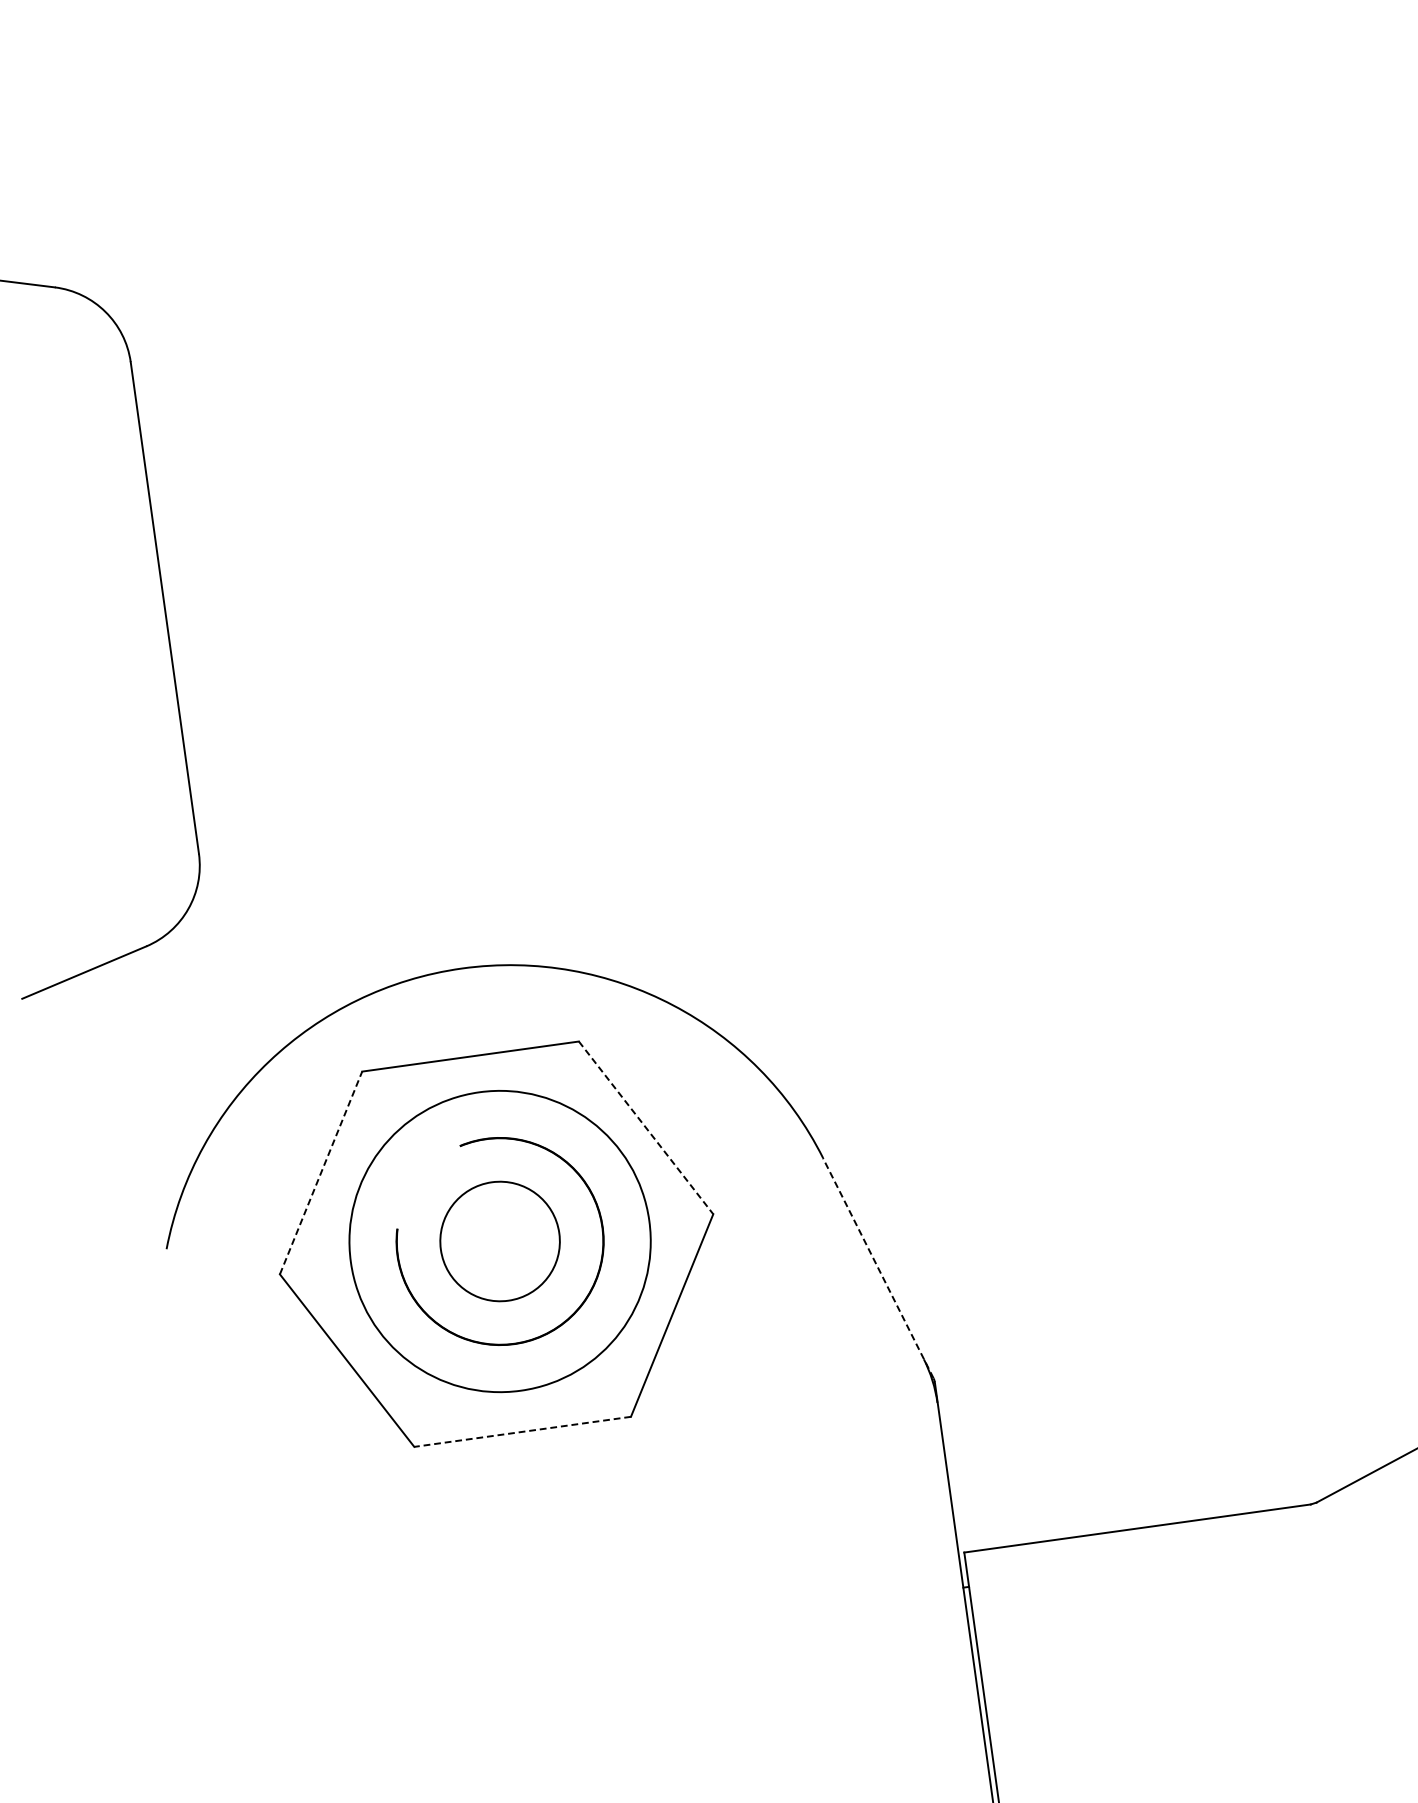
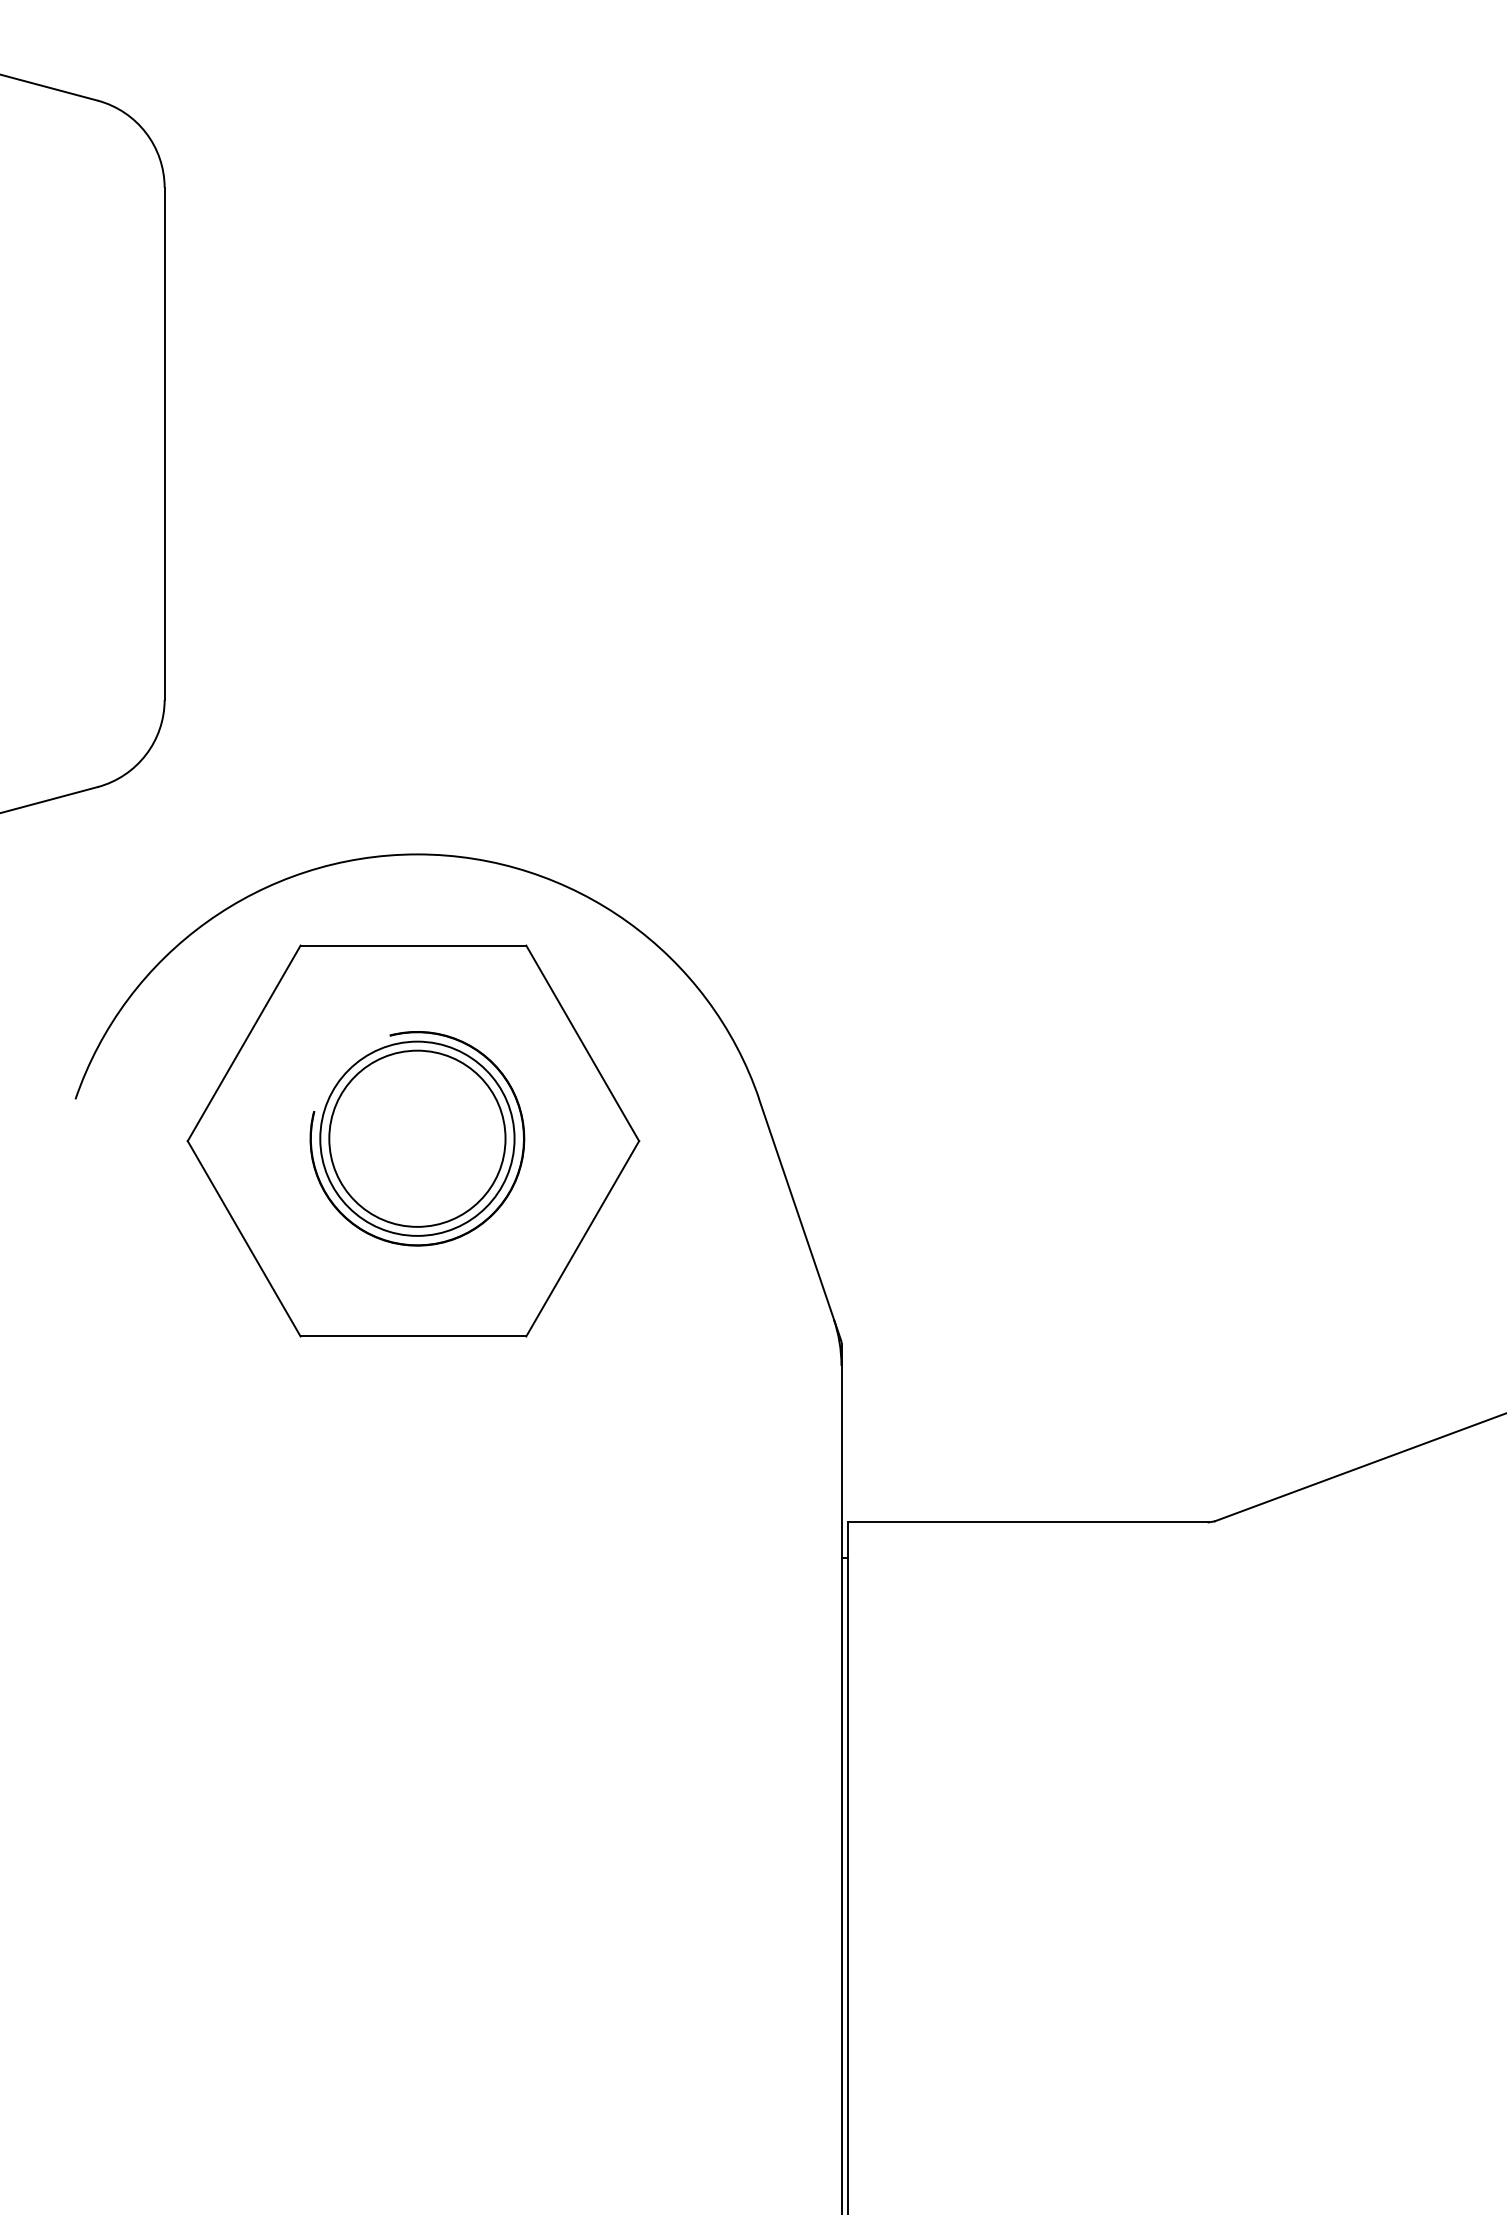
line: (645, 1128) -> (582, 1043), dashed -> solid
line: (321, 1173) -> (244, 1043), dashed -> solid
circle: (500, 1241) -> (417, 1138), size x0.62
circle: (500, 1241) -> (417, 1138), size x1.43
line: (877, 1268) -> (799, 1219), dashed -> solid
line: (522, 1431) -> (413, 1336), dashed -> solid

